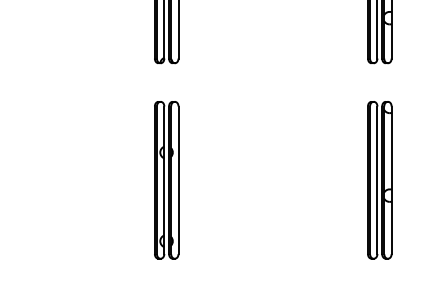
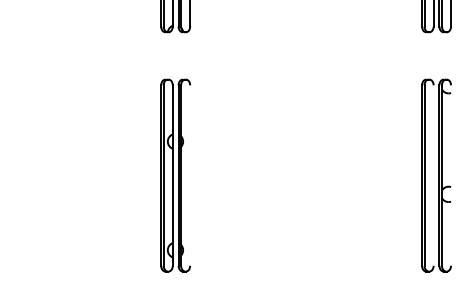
line: (178, 180) -> (190, 175), removed
line: (377, 180) -> (433, 175), removed
line: (391, 180) -> (450, 175), removed

